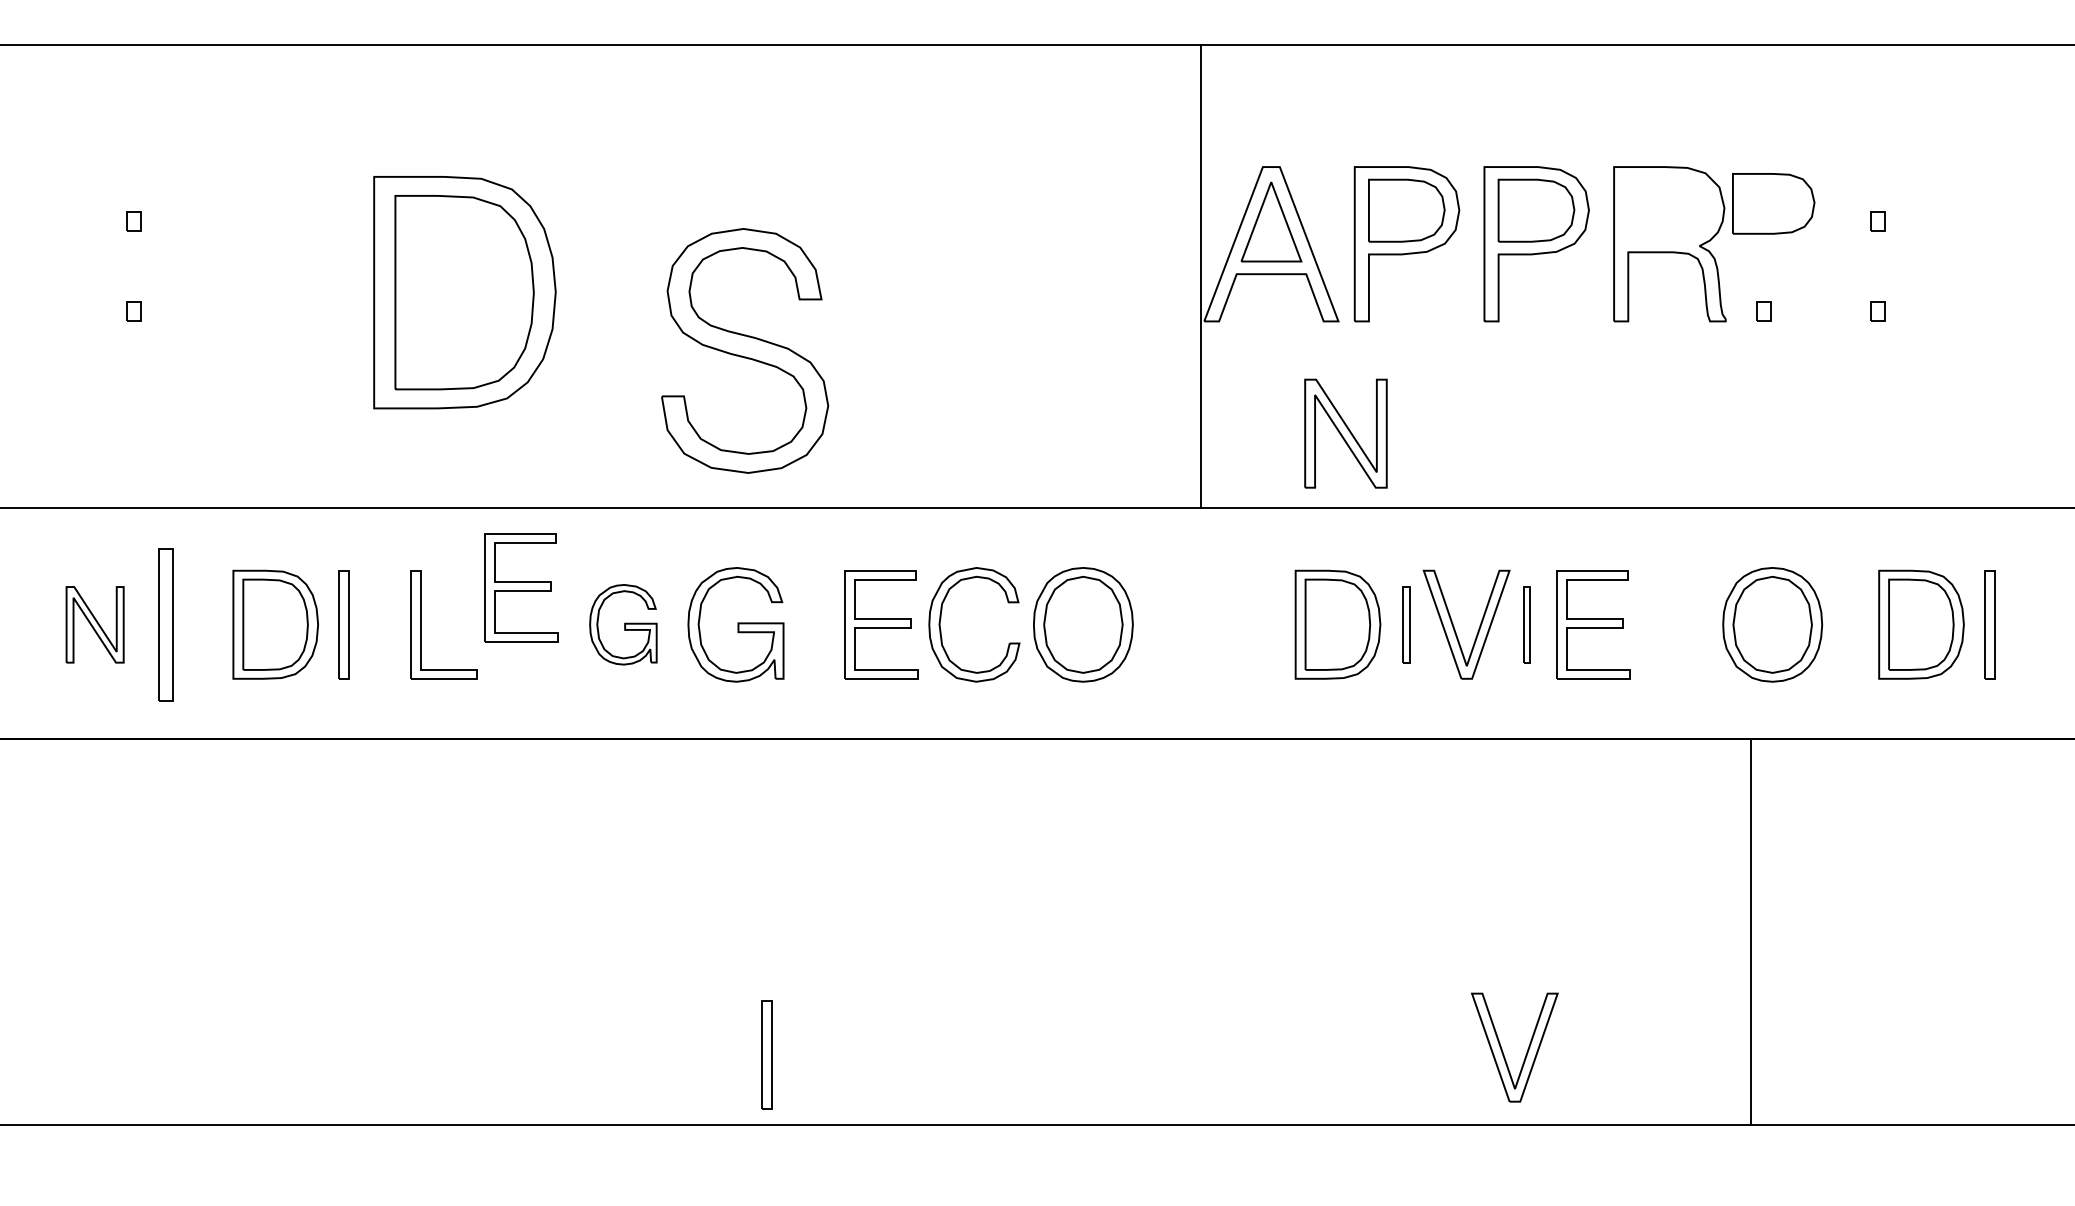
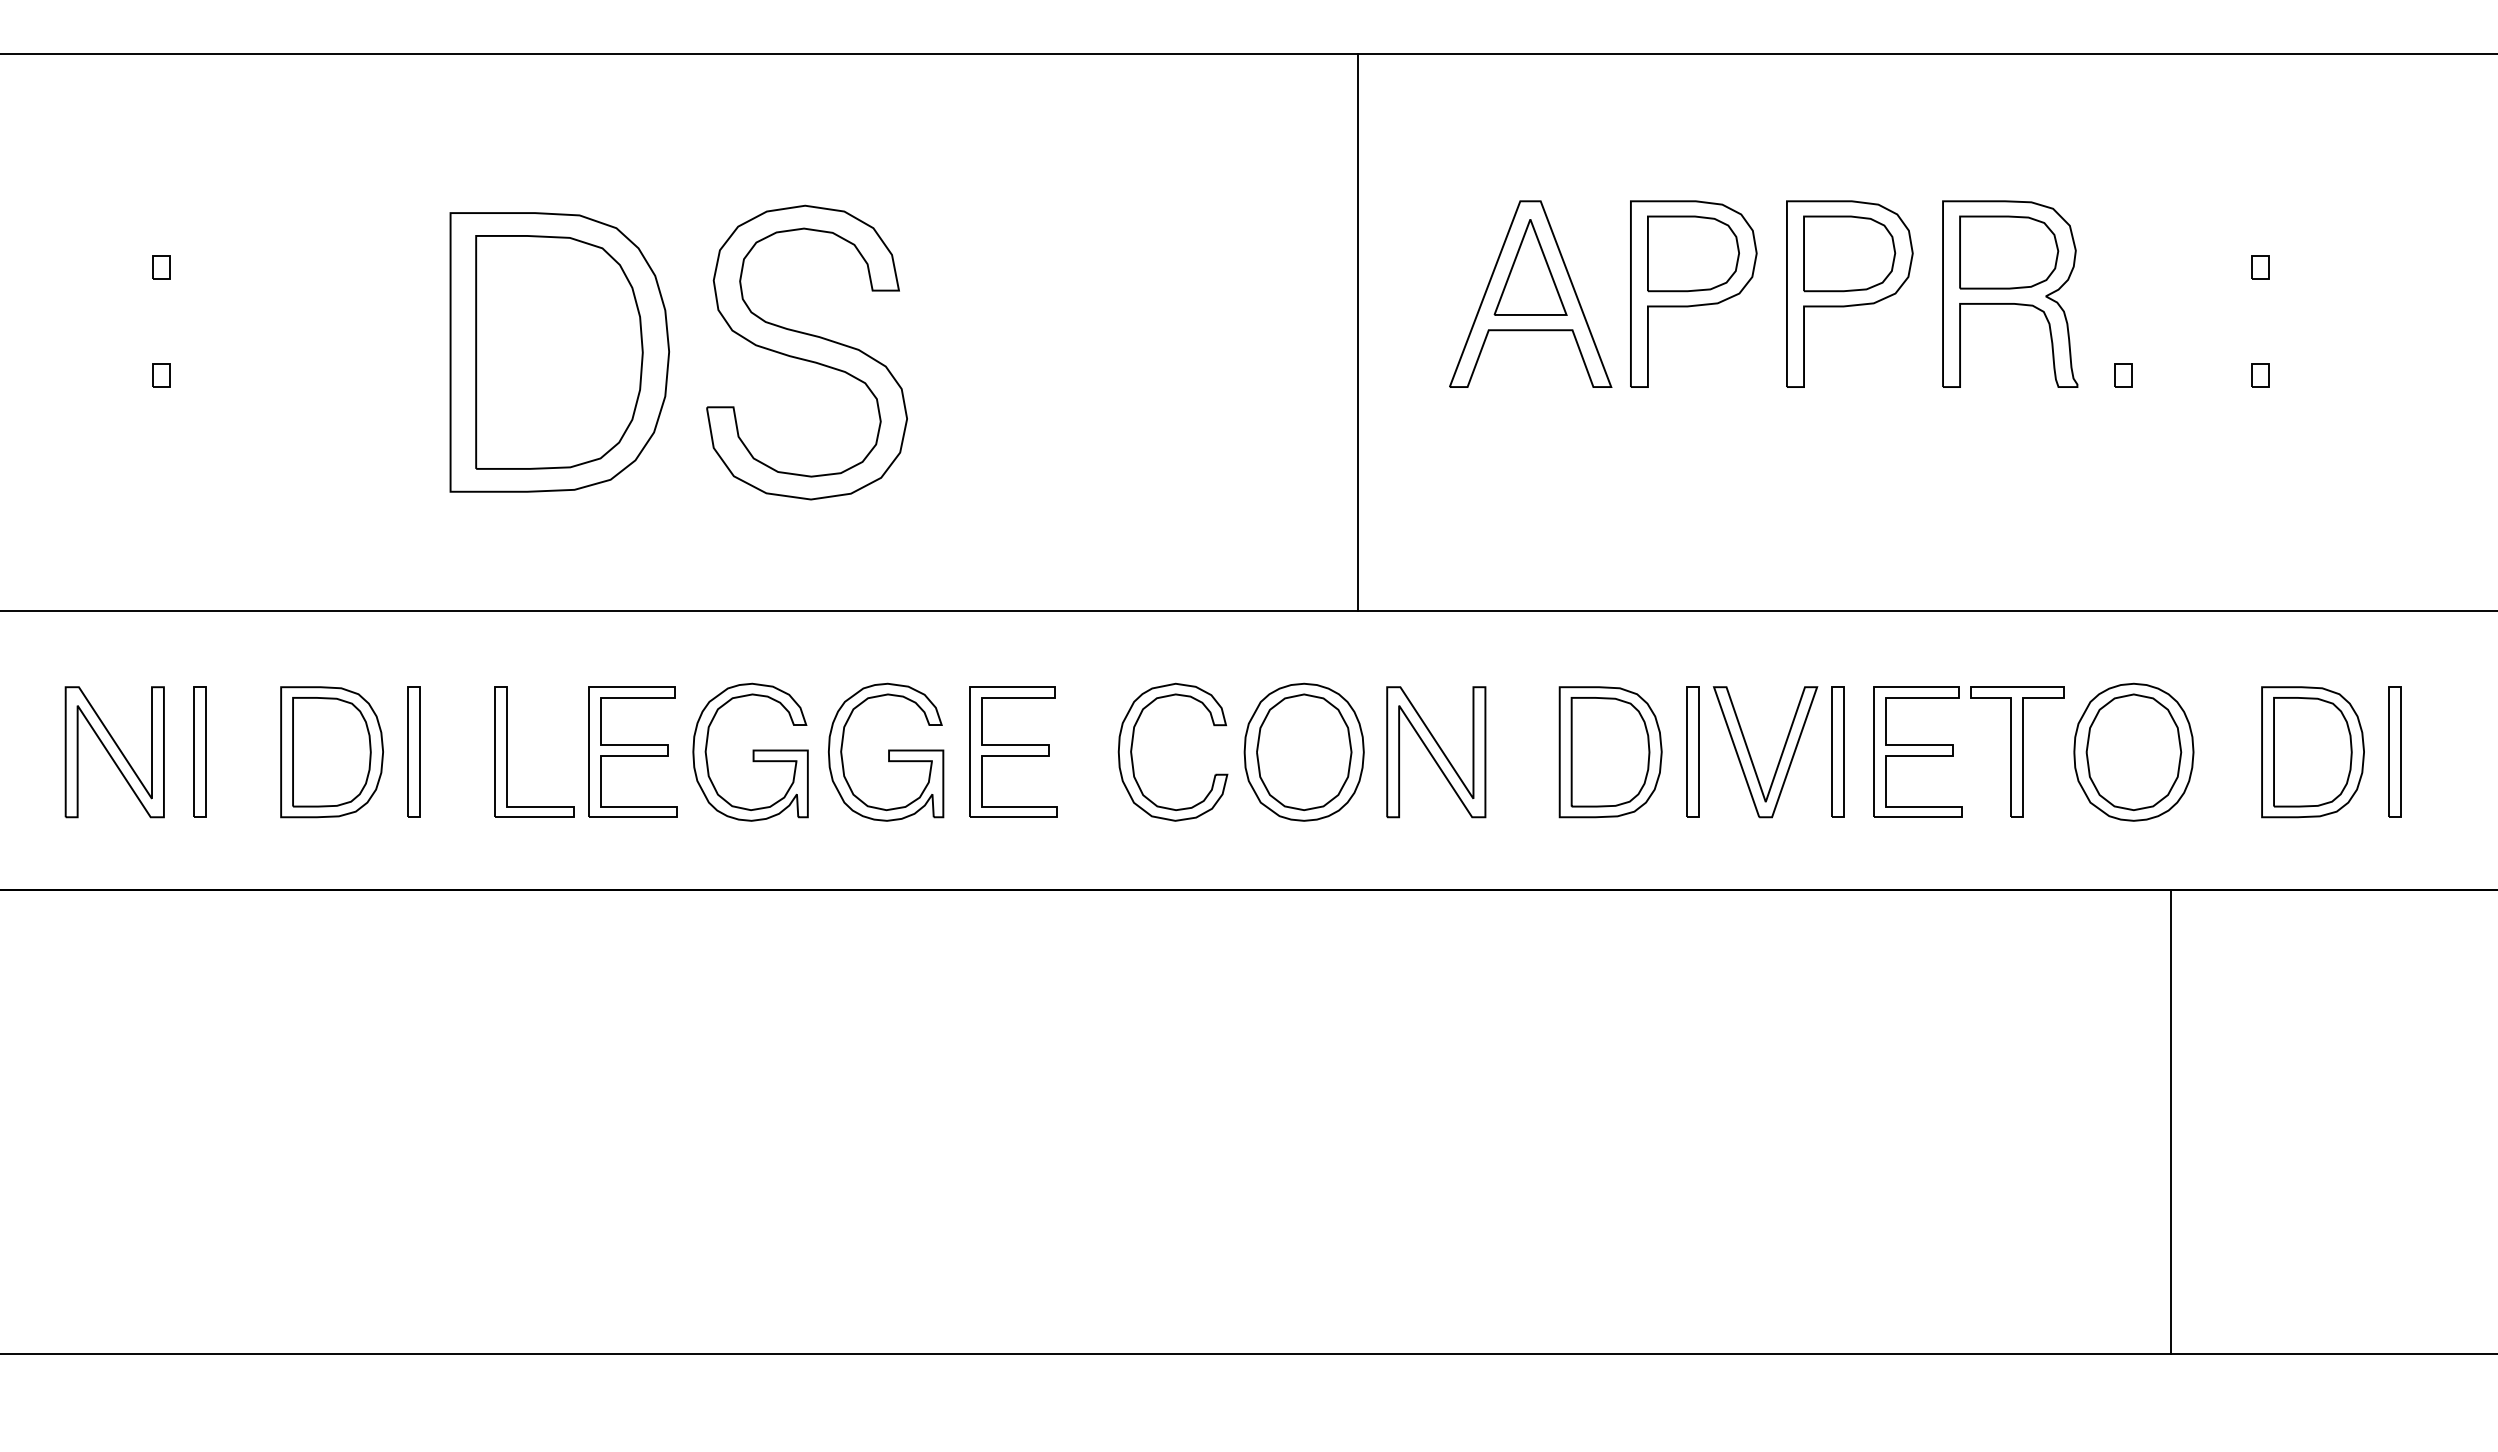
part: (1774, 203) -> (2009, 252), moved
line: (1201, 276) -> (1358, 332), moved
part: (744, 350) -> (806, 352), moved
part: (1346, 433) -> (1436, 752), moved
part: (521, 587) -> (632, 751), moved
part: (165, 624) -> (199, 751), size x0.71
part: (623, 624) -> (750, 751), size x1.43
part: (881, 624) -> (1013, 751), moved
part: (1405, 624) -> (1692, 751), size x1.43
part: (1526, 624) -> (1837, 751), size x1.43
part: (1675, 624) -> (2017, 751), added
part: (94, 625) -> (114, 752), size x1.43
line: (1750, 931) -> (2170, 1121), moved
part: (1503, 1051) -> (1809, 1265), removed
part: (766, 1054) -> (922, 1269), removed

